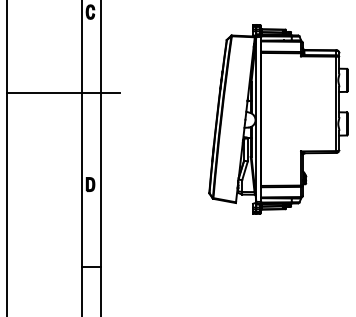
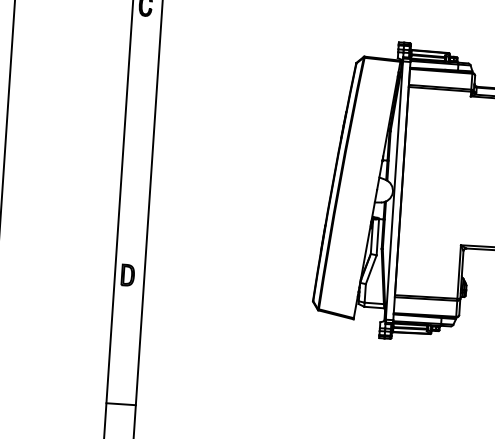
line: (63, 93) -> (95, 129), removed

